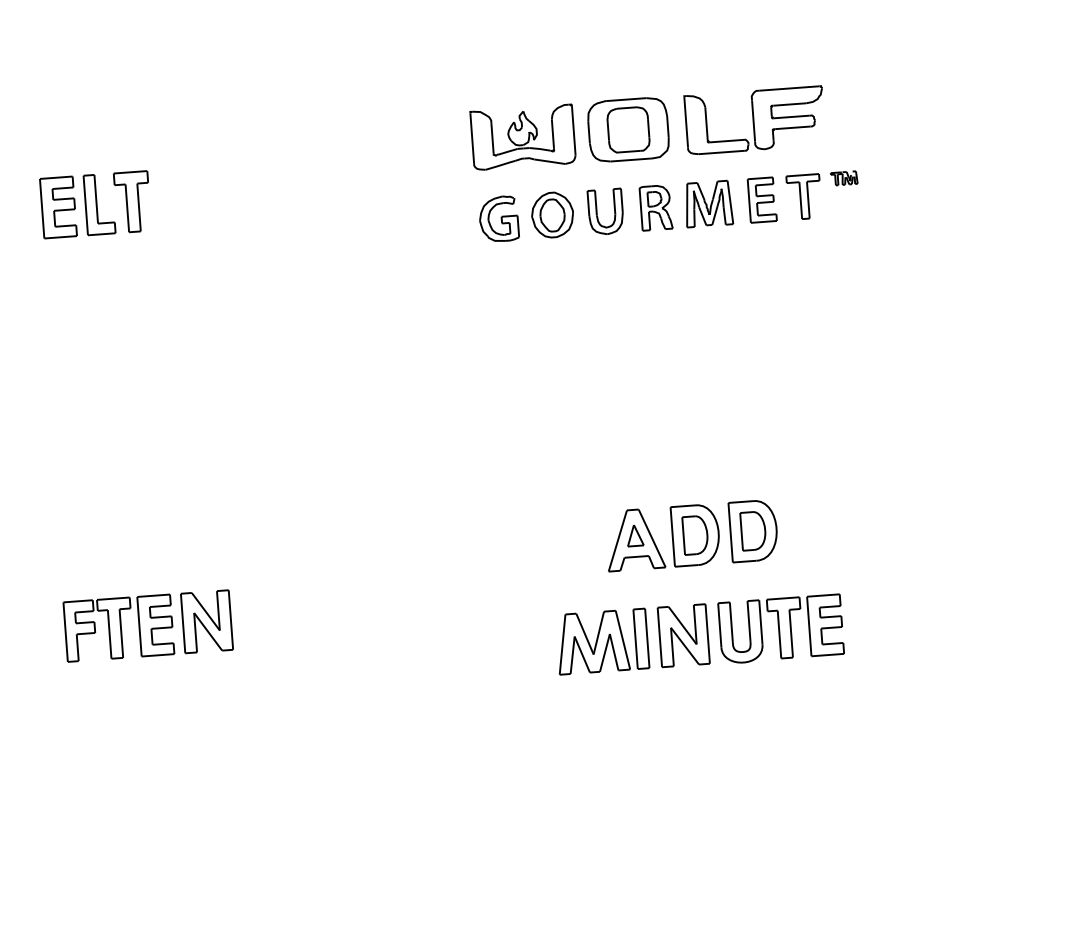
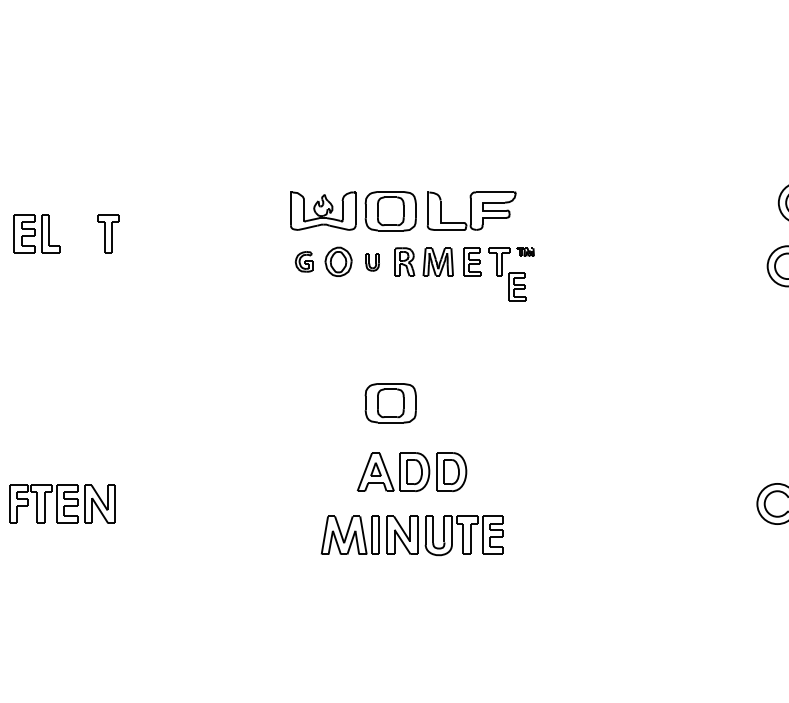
part: (133, 201) -> (108, 233), moved
part: (605, 212) -> (372, 262), size x0.6
part: (497, 218) -> (303, 261), size x0.7
part: (835, 233) -> (517, 286), added
part: (650, 430) -> (390, 403), added

